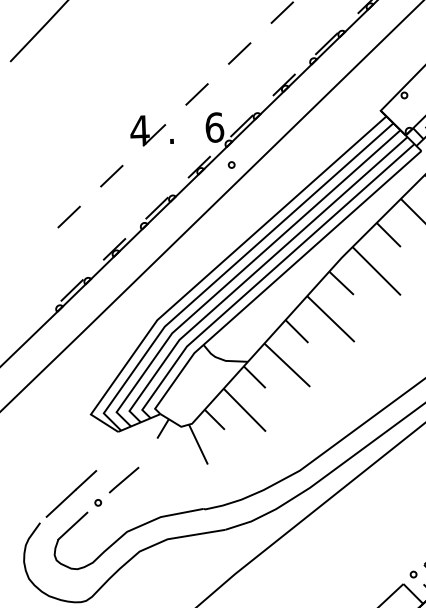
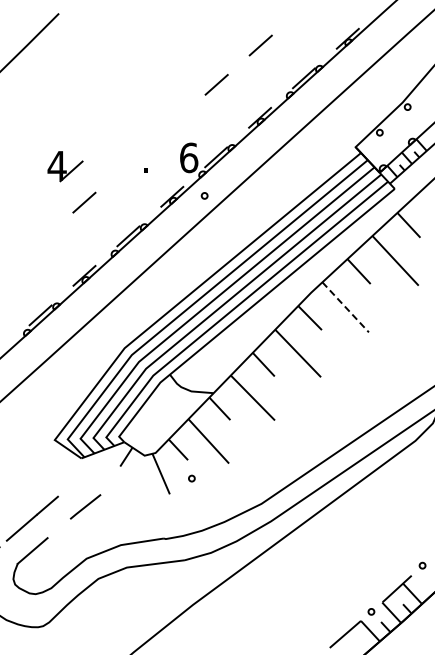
line: (196, 93) -> (172, 123), removed
part: (148, 130) -> (65, 166), moved
line: (69, 216) -> (40, 241), removed
line: (377, 271) -> (346, 307), solid -> dashed
circle: (97, 502) -> (191, 478), moved

